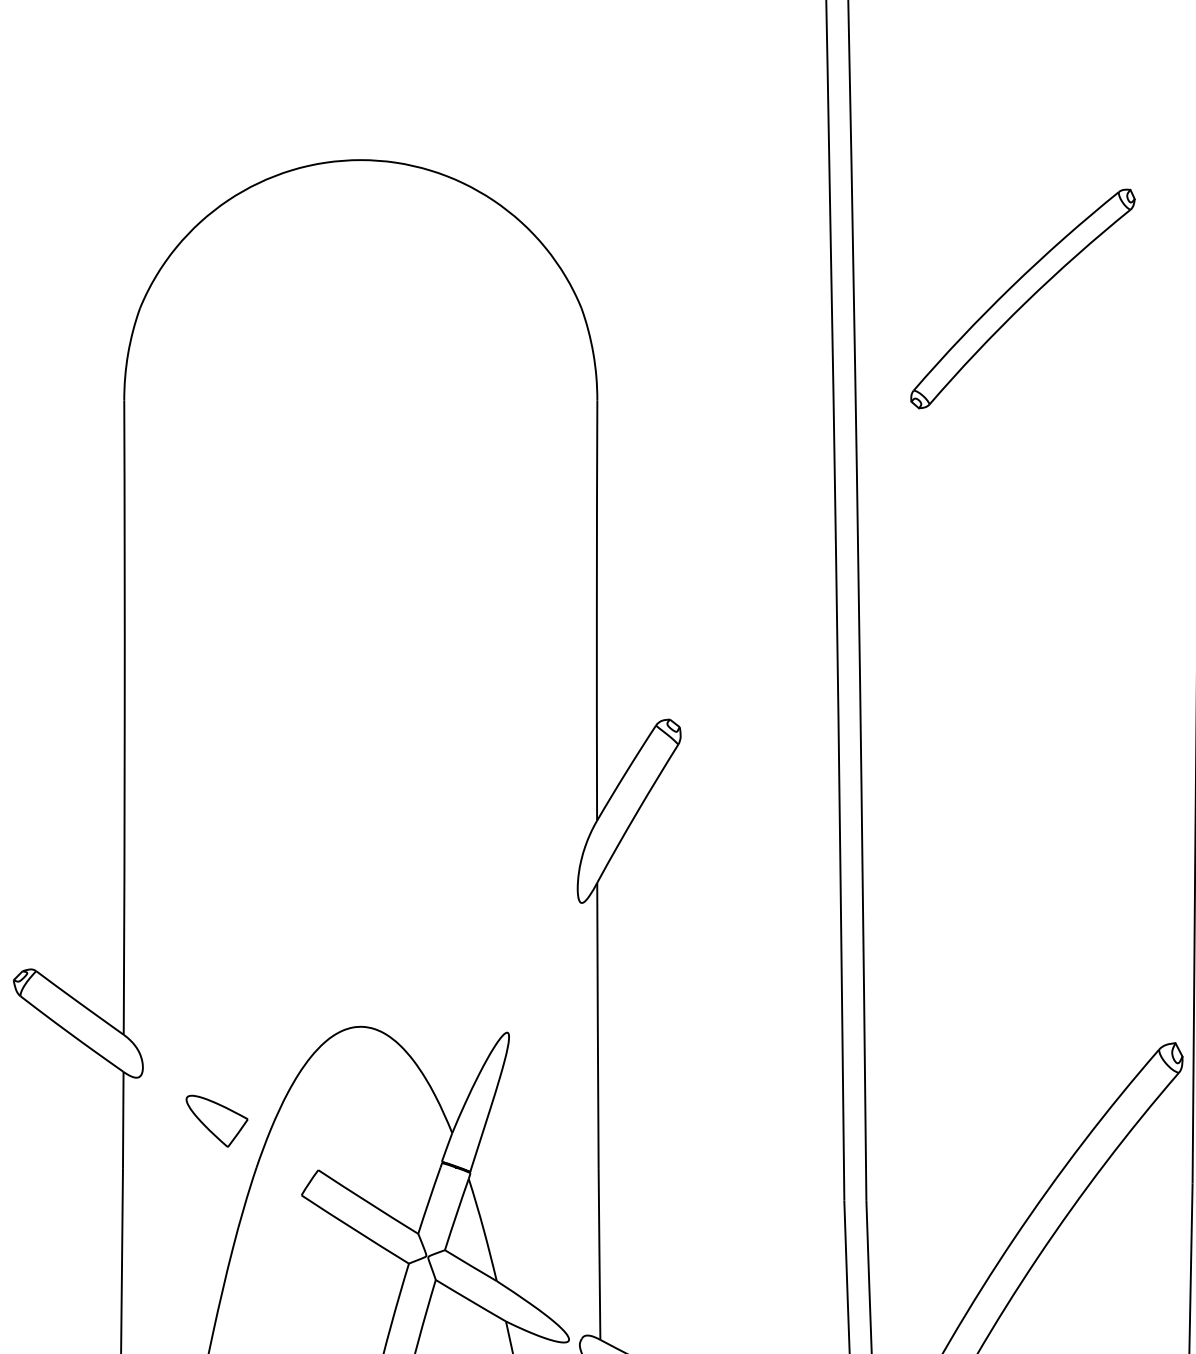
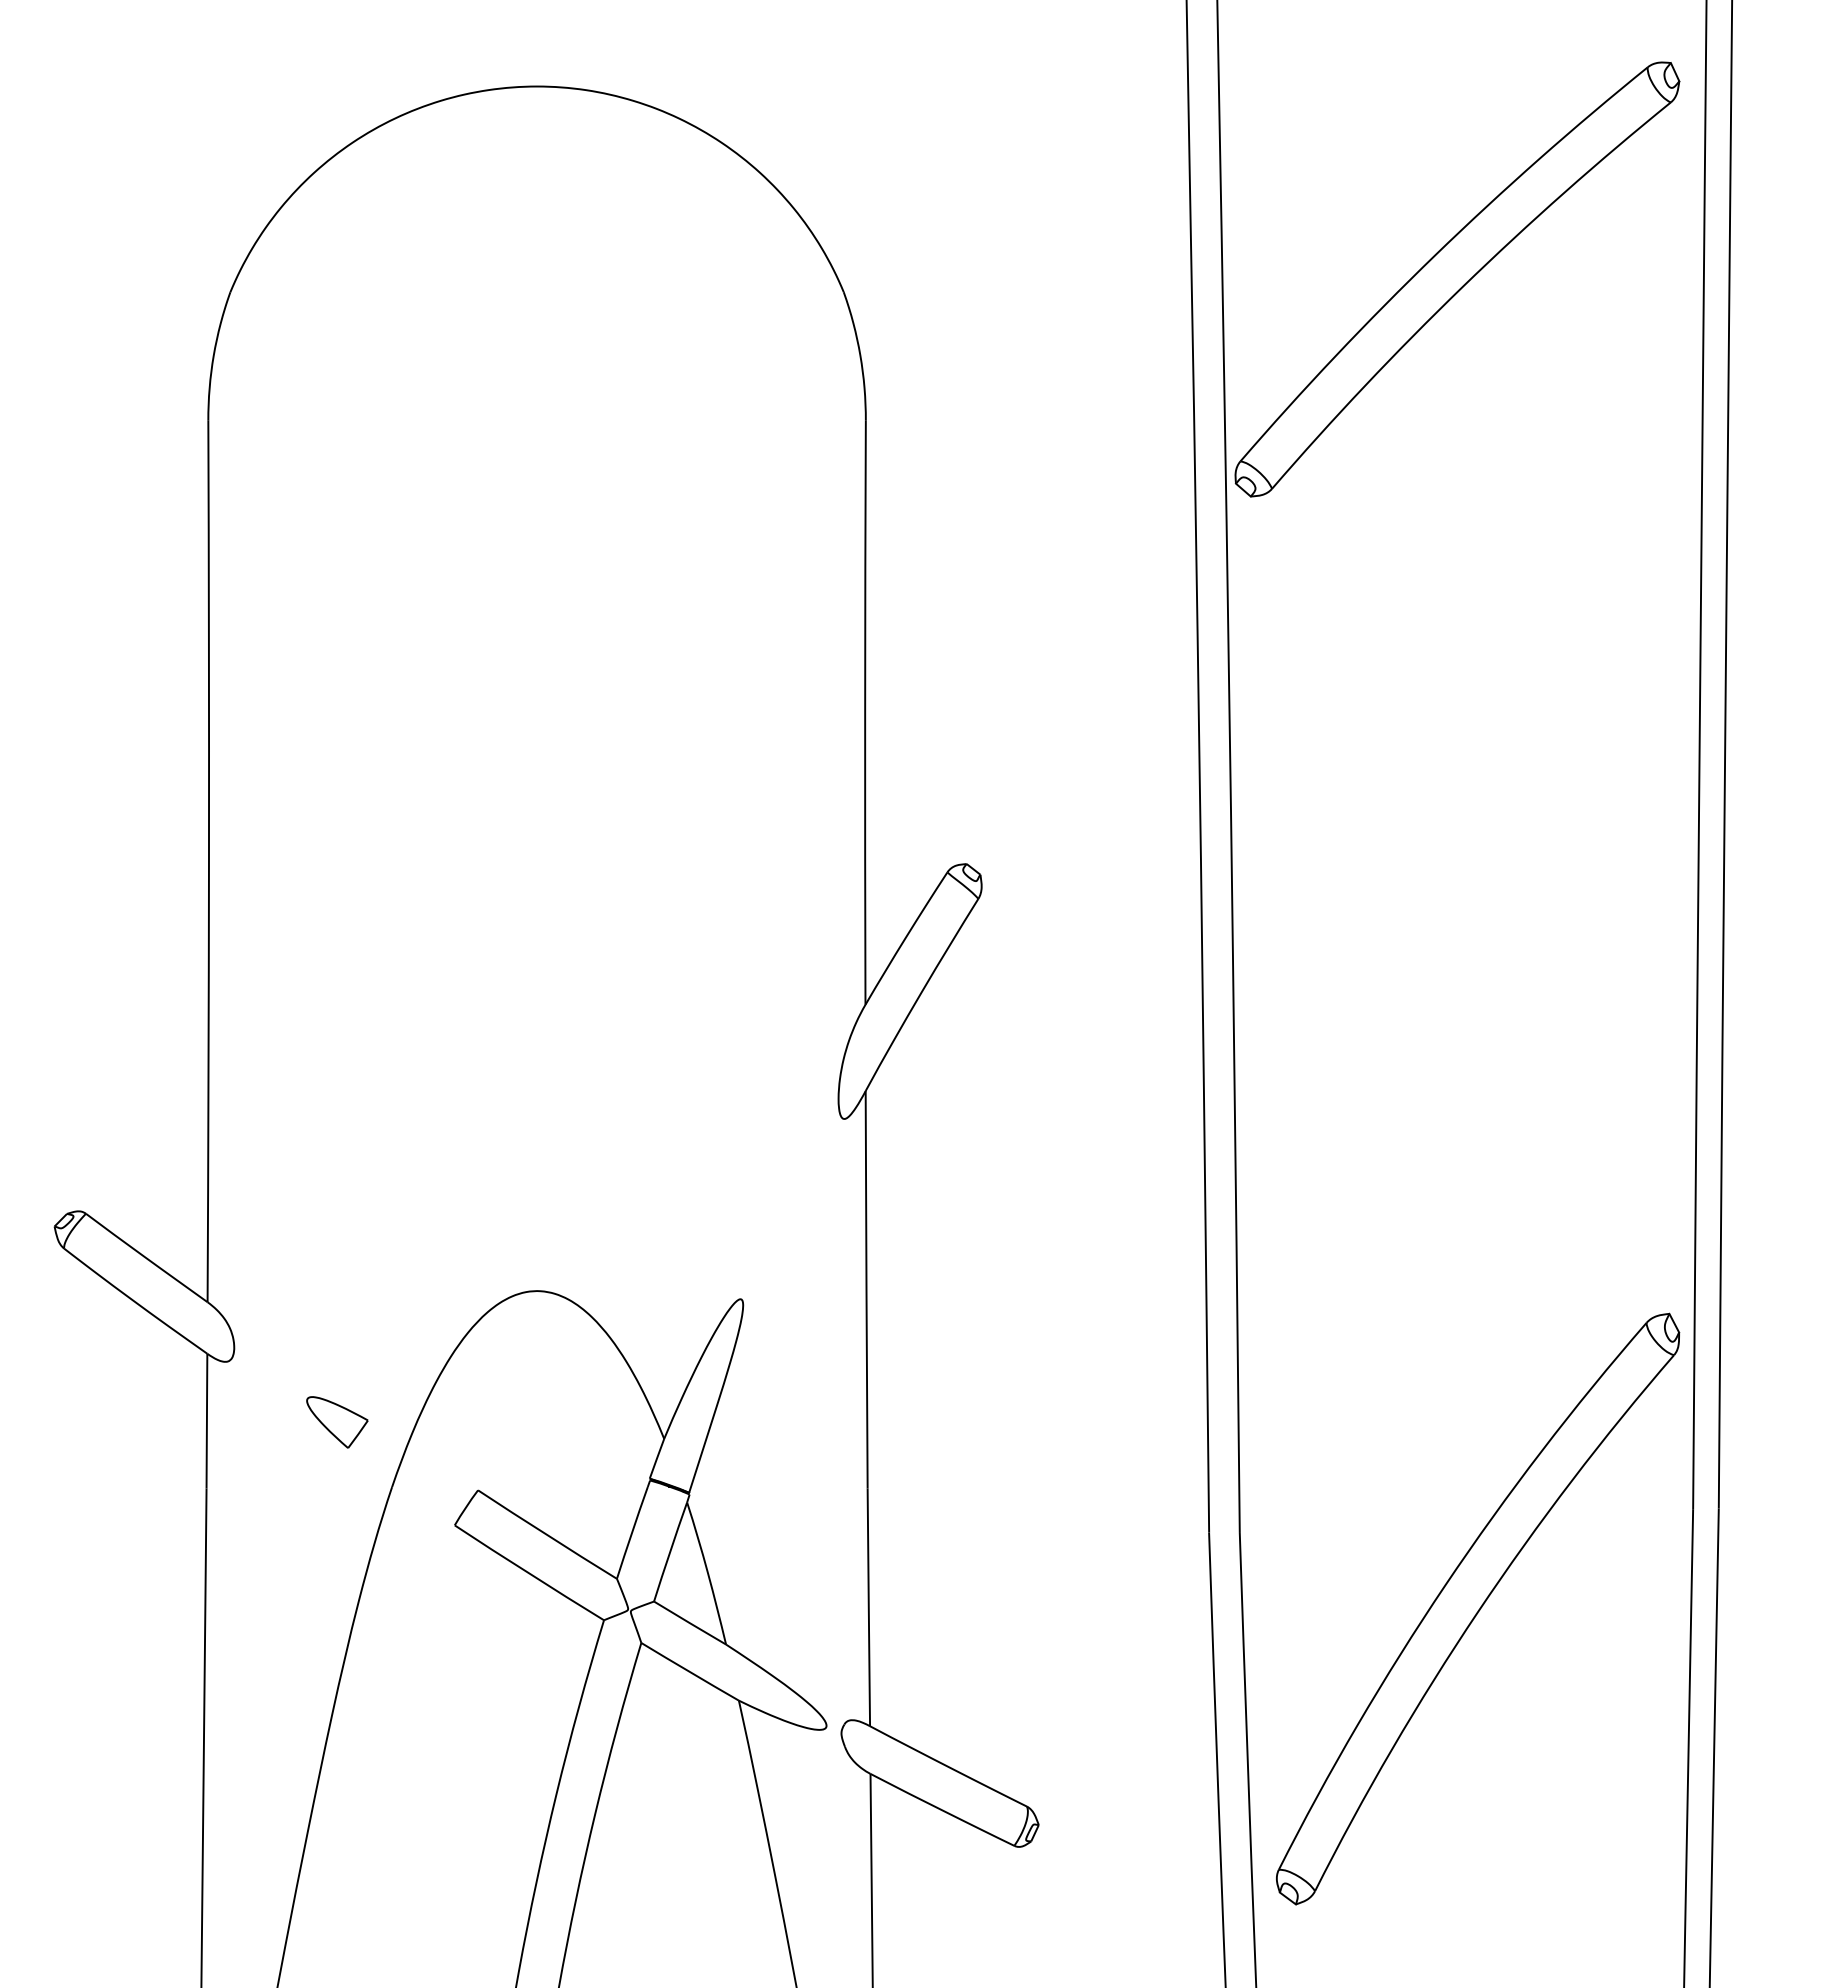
part: (1023, 298) -> (1457, 279), size x1.43
part: (217, 1121) -> (337, 1422), size x0.71

